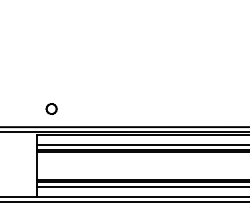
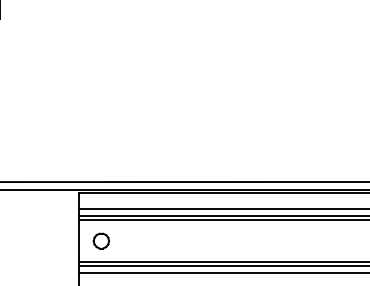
part: (51, 108) -> (101, 240), moved

